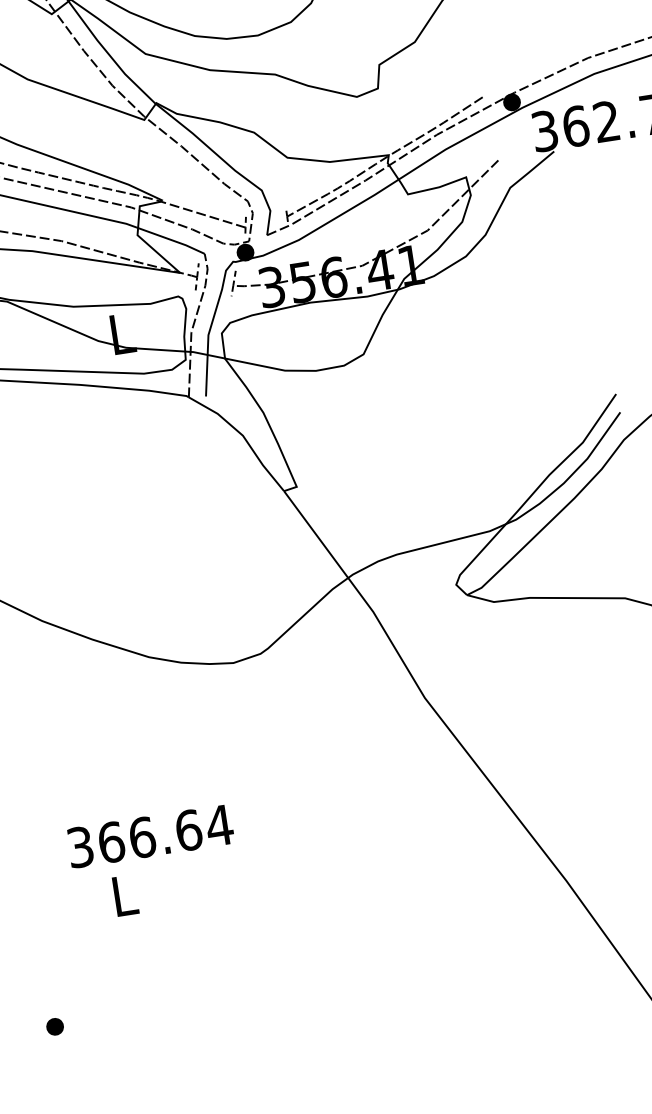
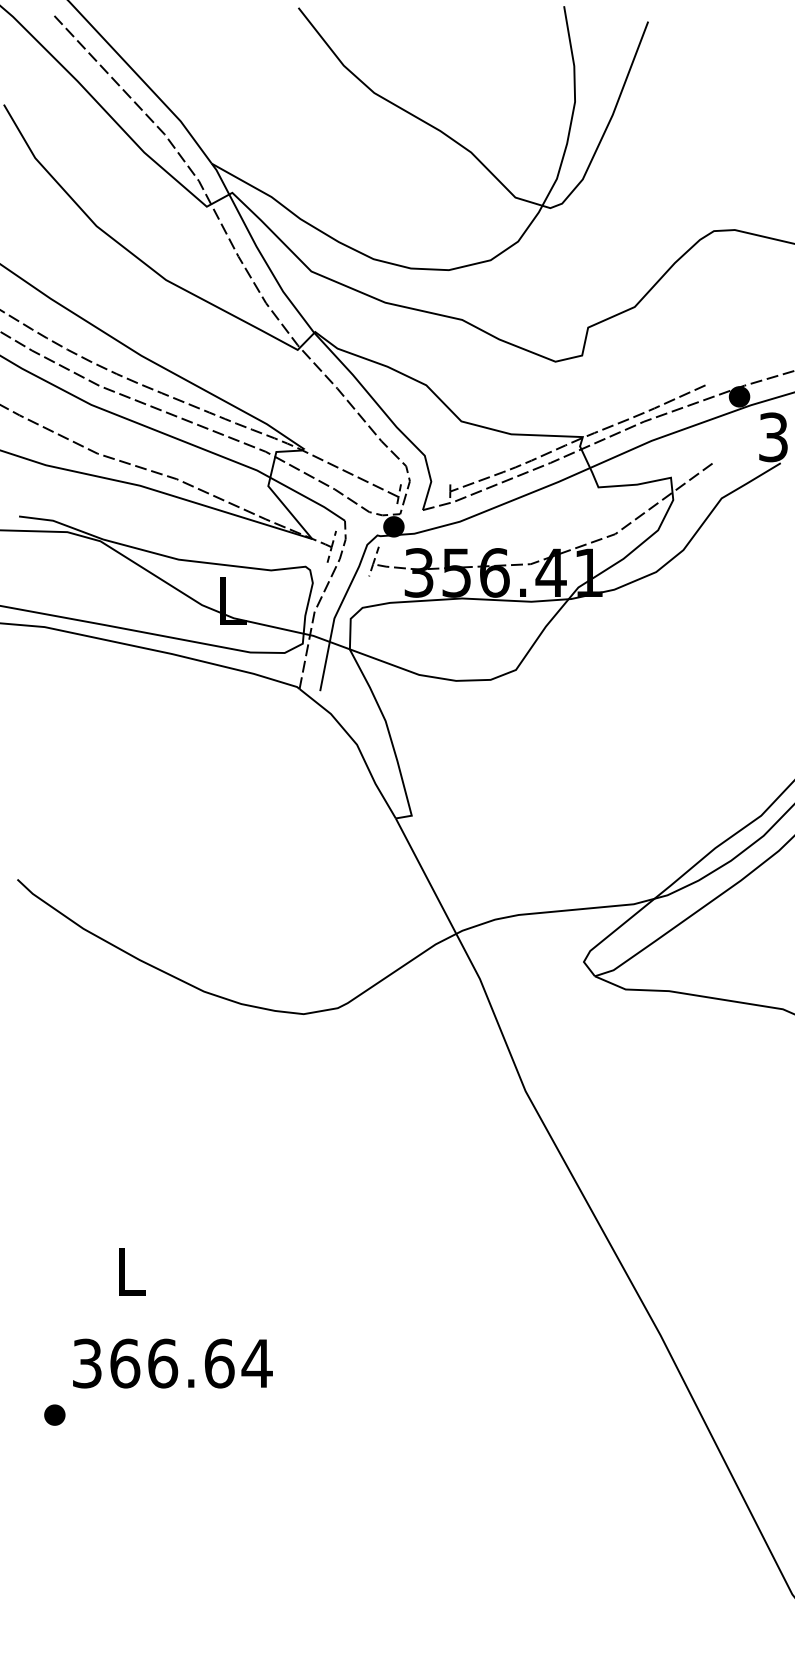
text: (150, 836) -> (172, 1363), moved
part: (54, 1026) -> (54, 1414), moved

